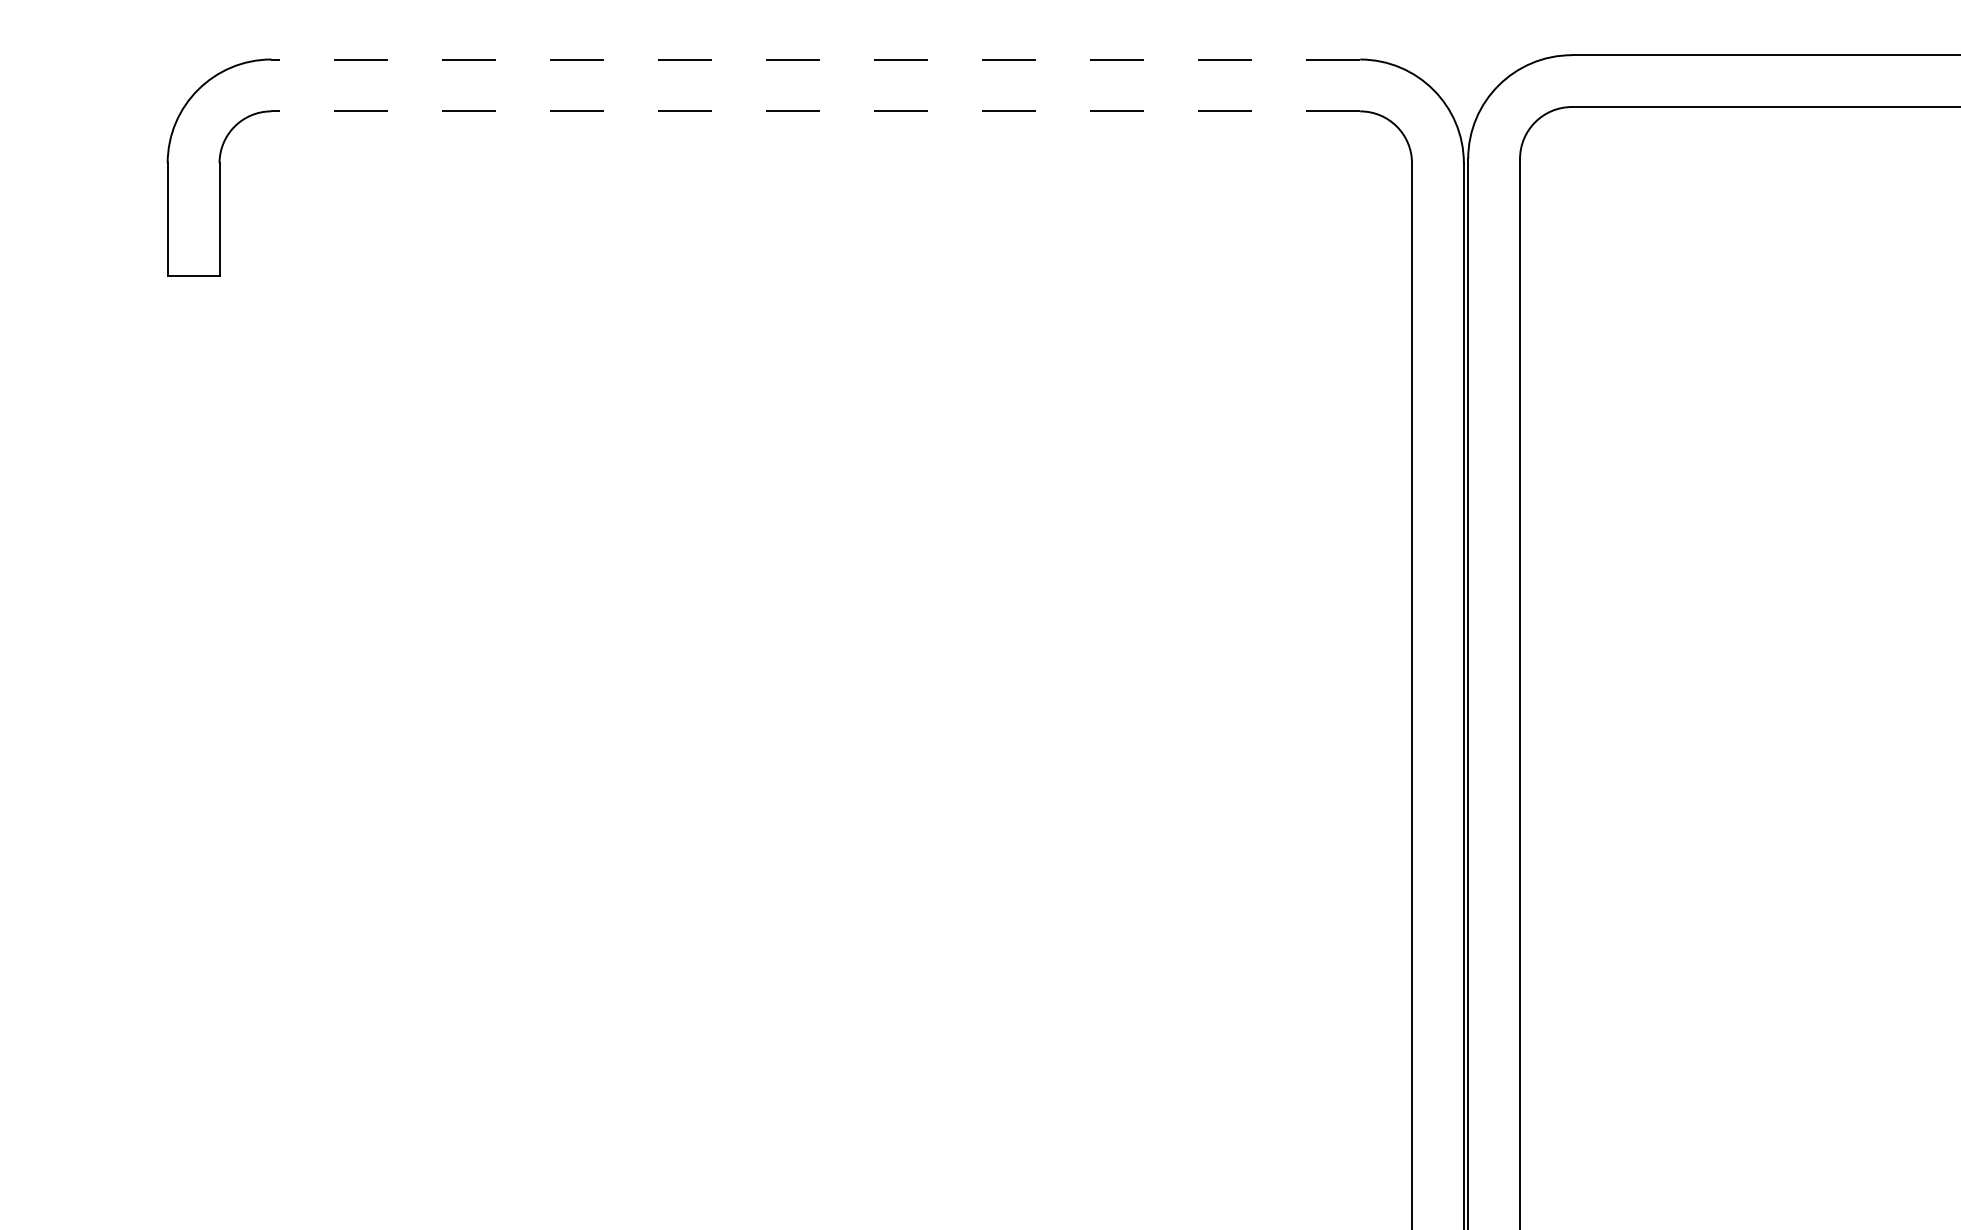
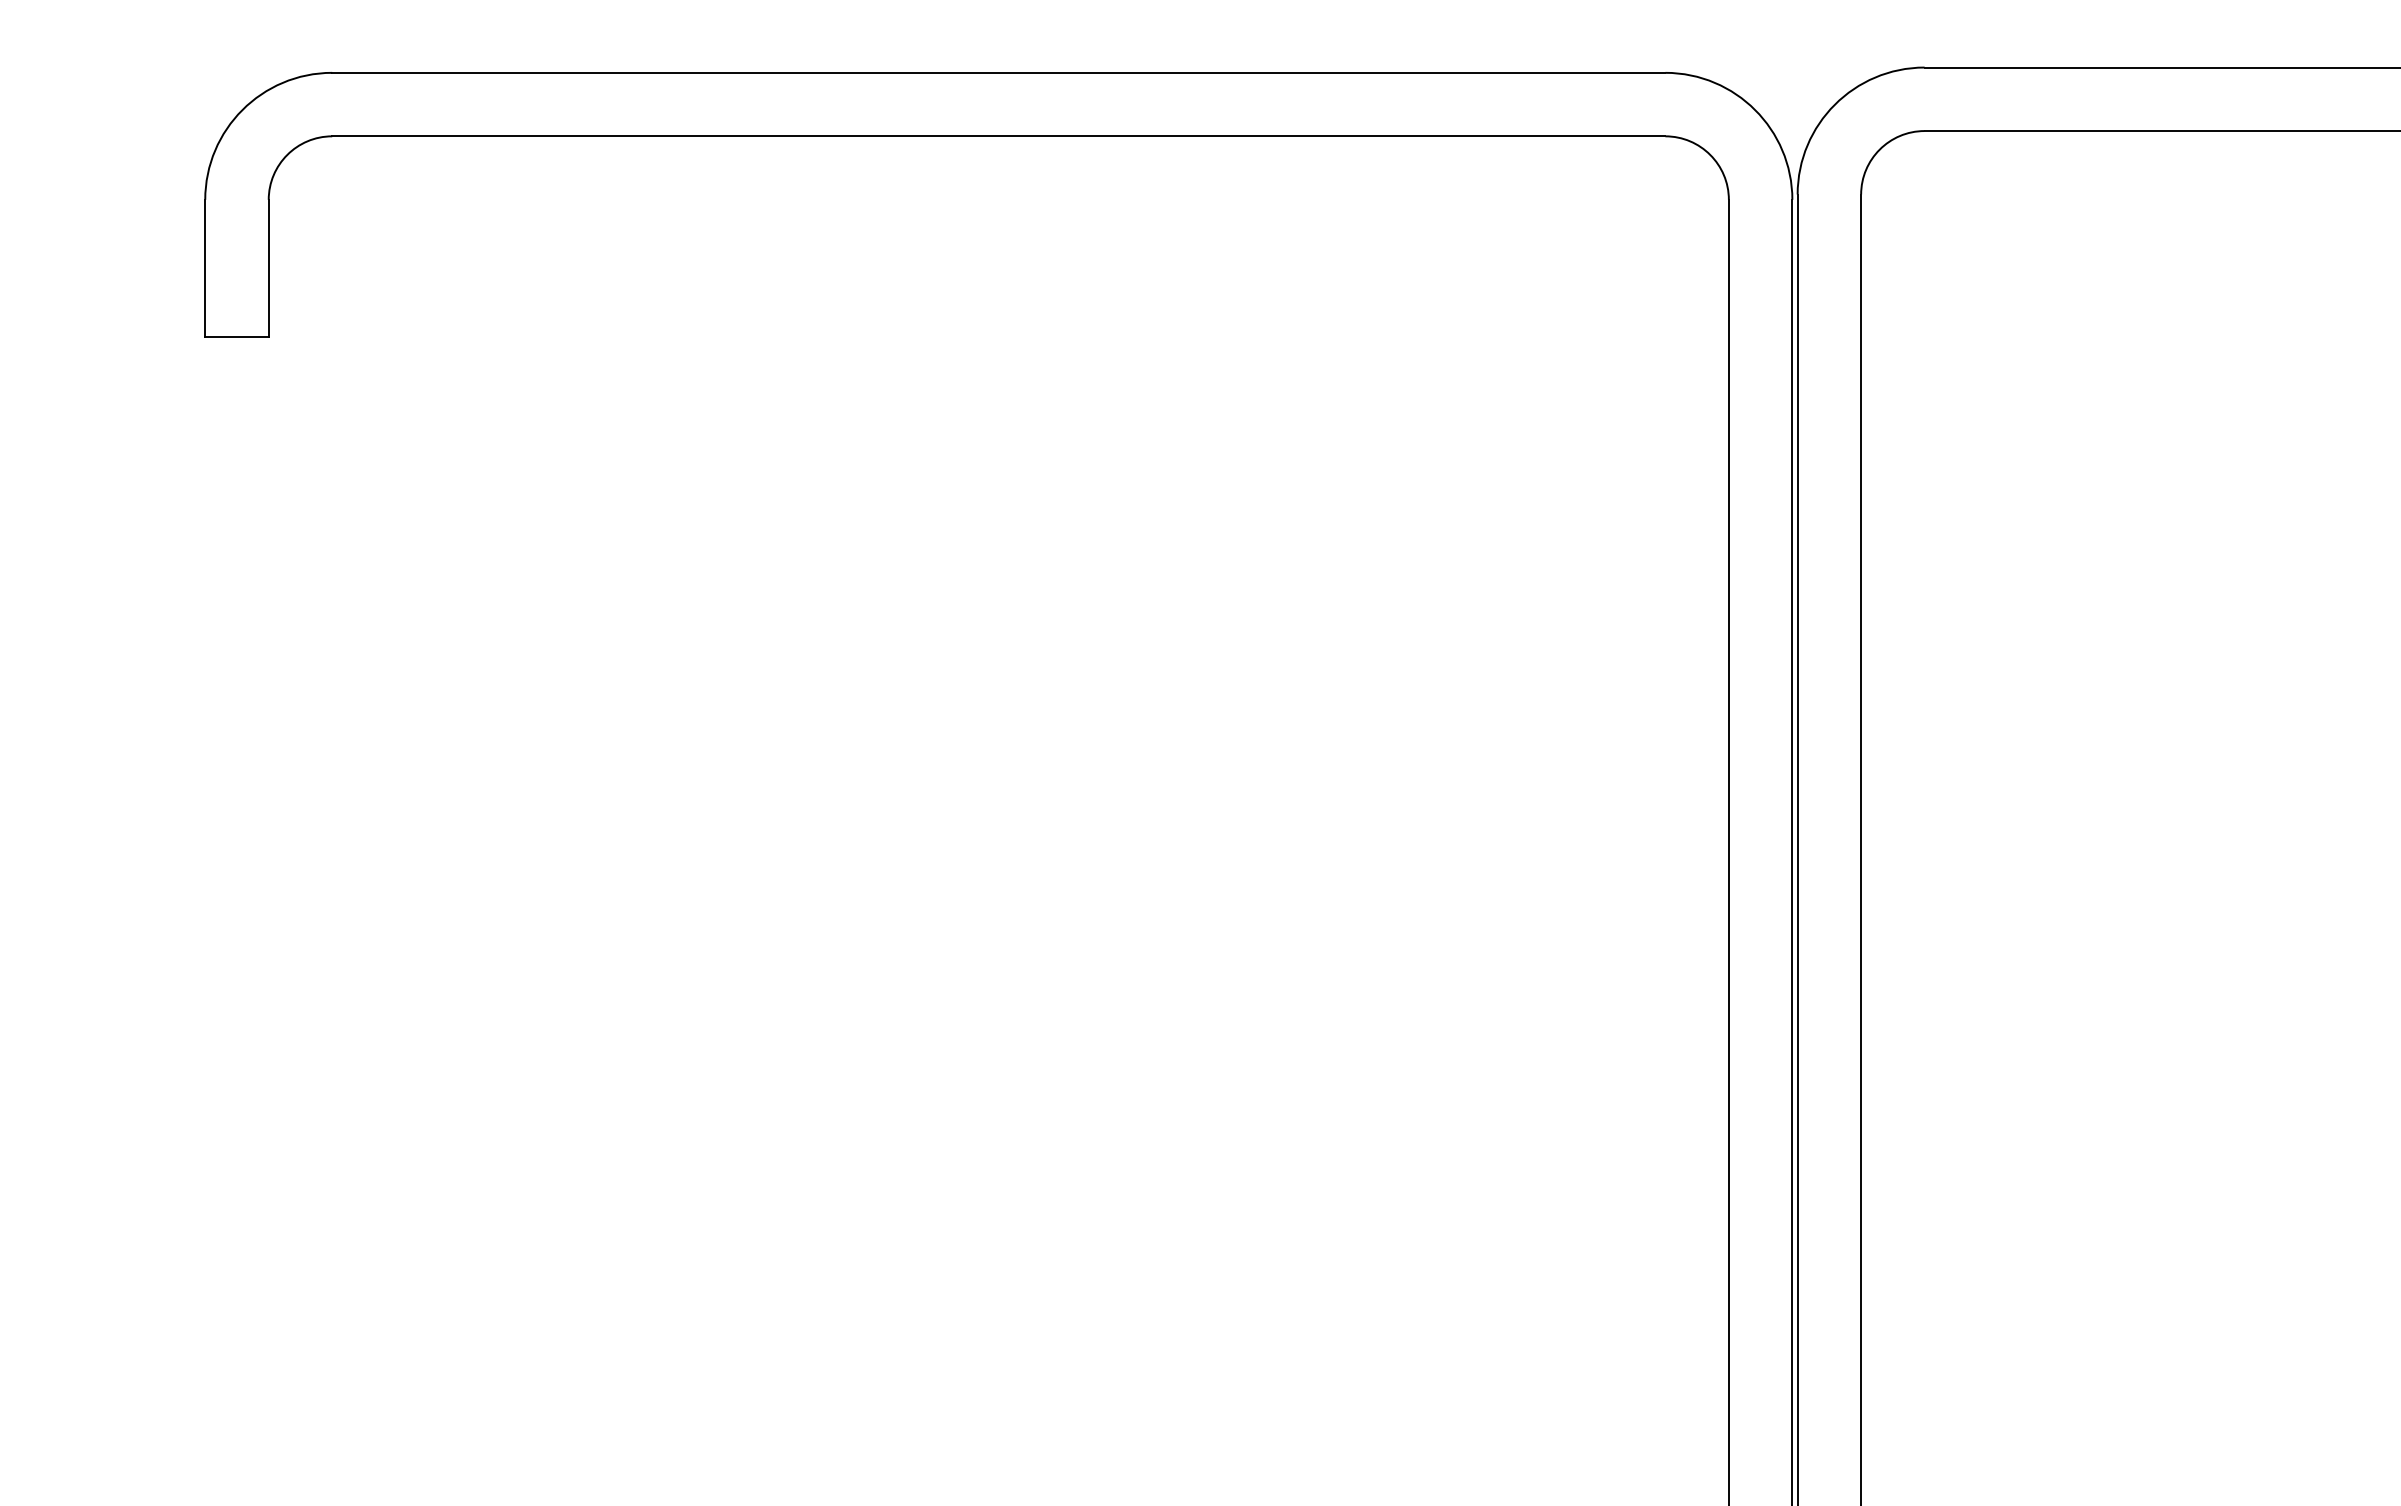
line: (815, 59) -> (998, 72), dashed -> solid
line: (815, 111) -> (998, 136), dashed -> solid

